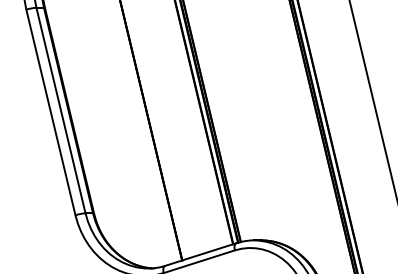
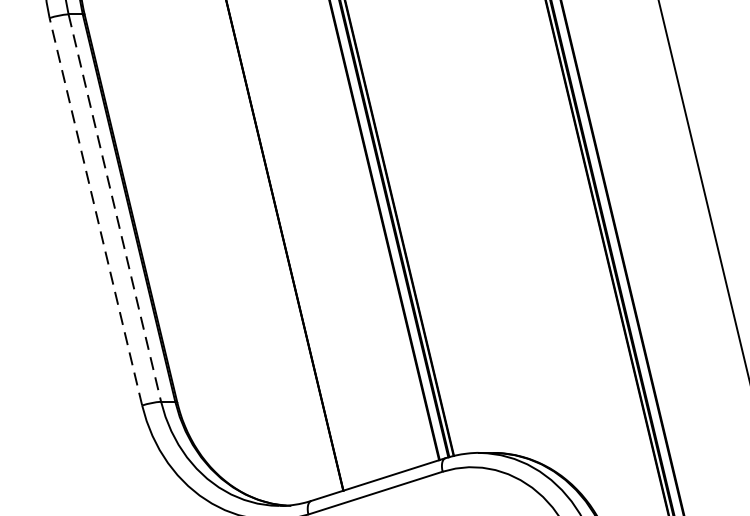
line: (60, 110) -> (113, 208), solid -> dashed
line: (50, 112) -> (95, 211), solid -> dashed

